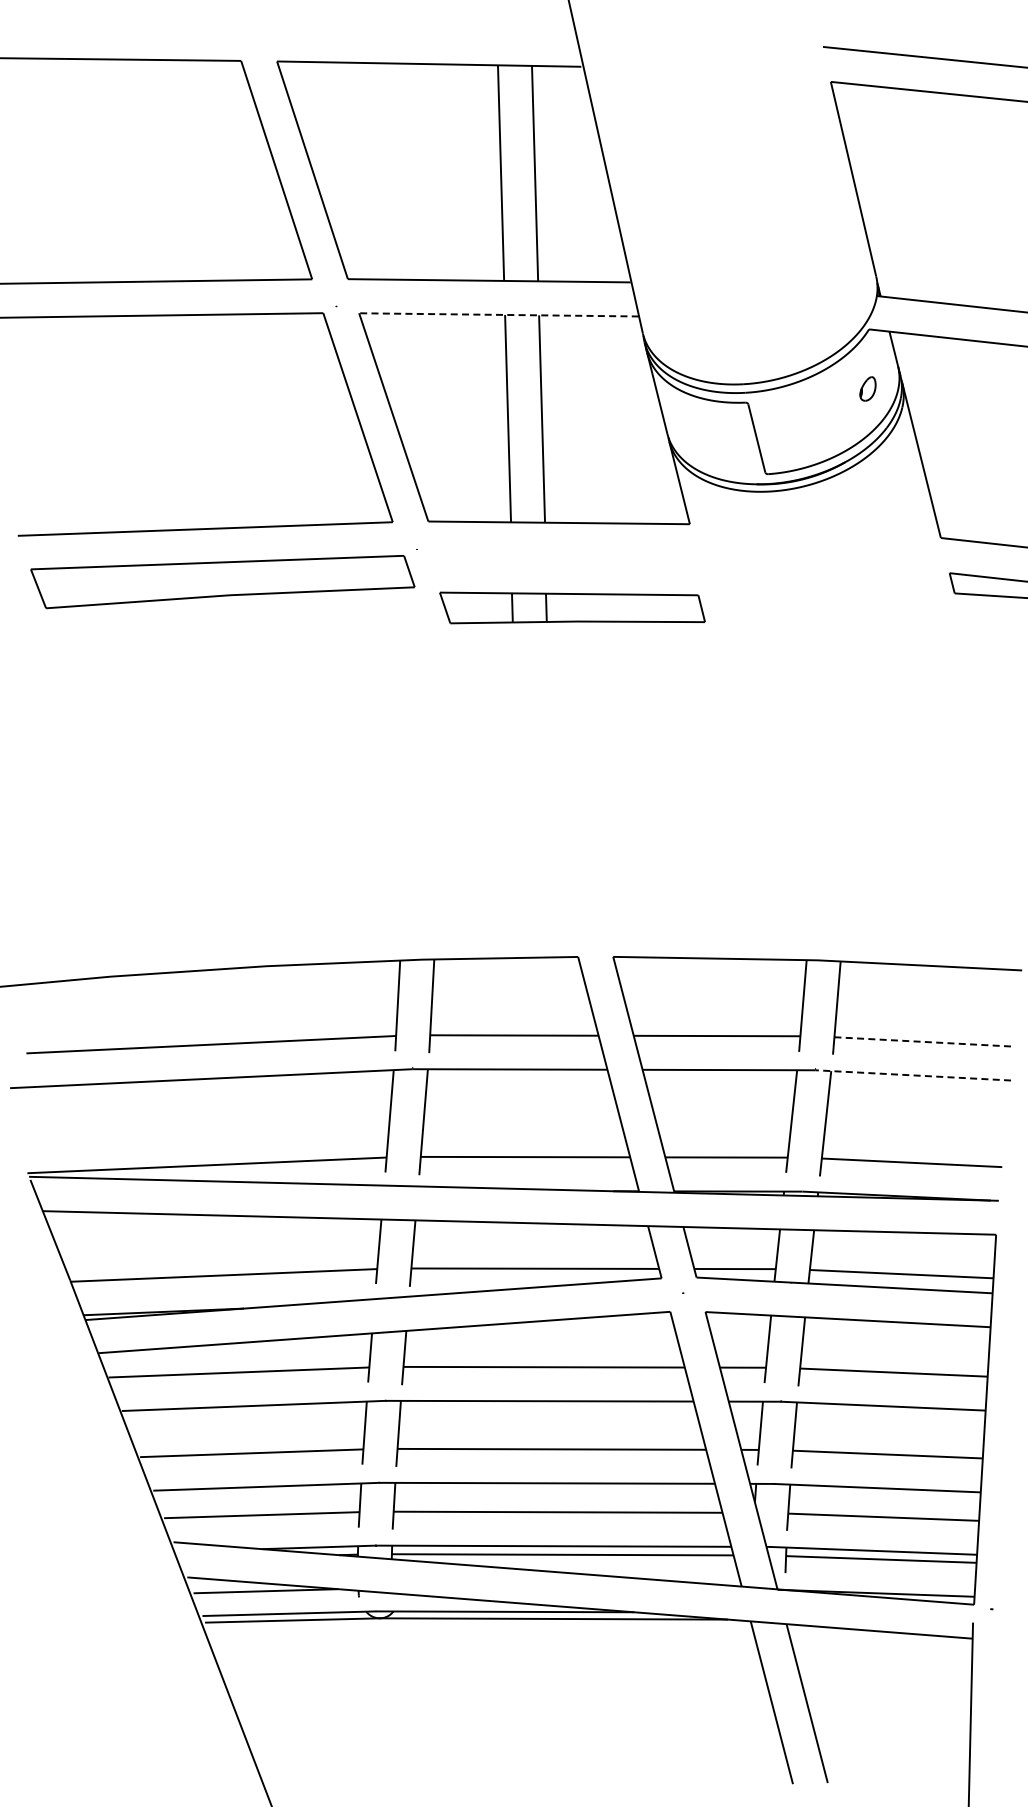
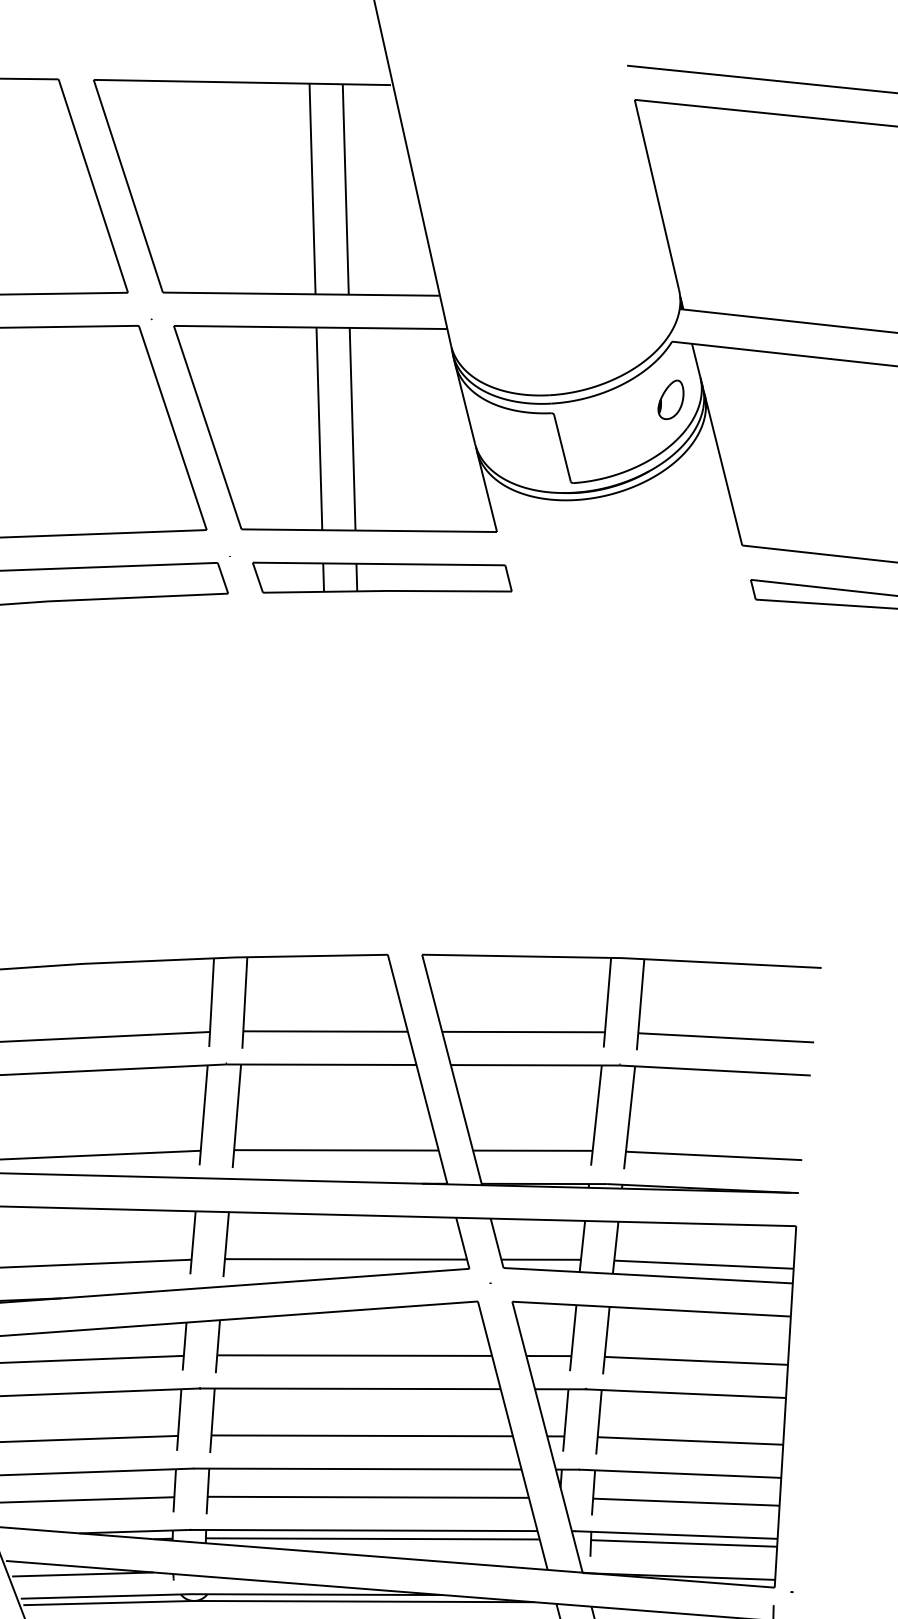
line: (498, 314) -> (310, 327), dashed -> solid
part: (867, 388) -> (670, 399), size x1.67
part: (572, 607) -> (382, 577), moved
line: (924, 1041) -> (726, 1037), dashed -> solid
line: (913, 1075) -> (715, 1070), dashed -> solid

